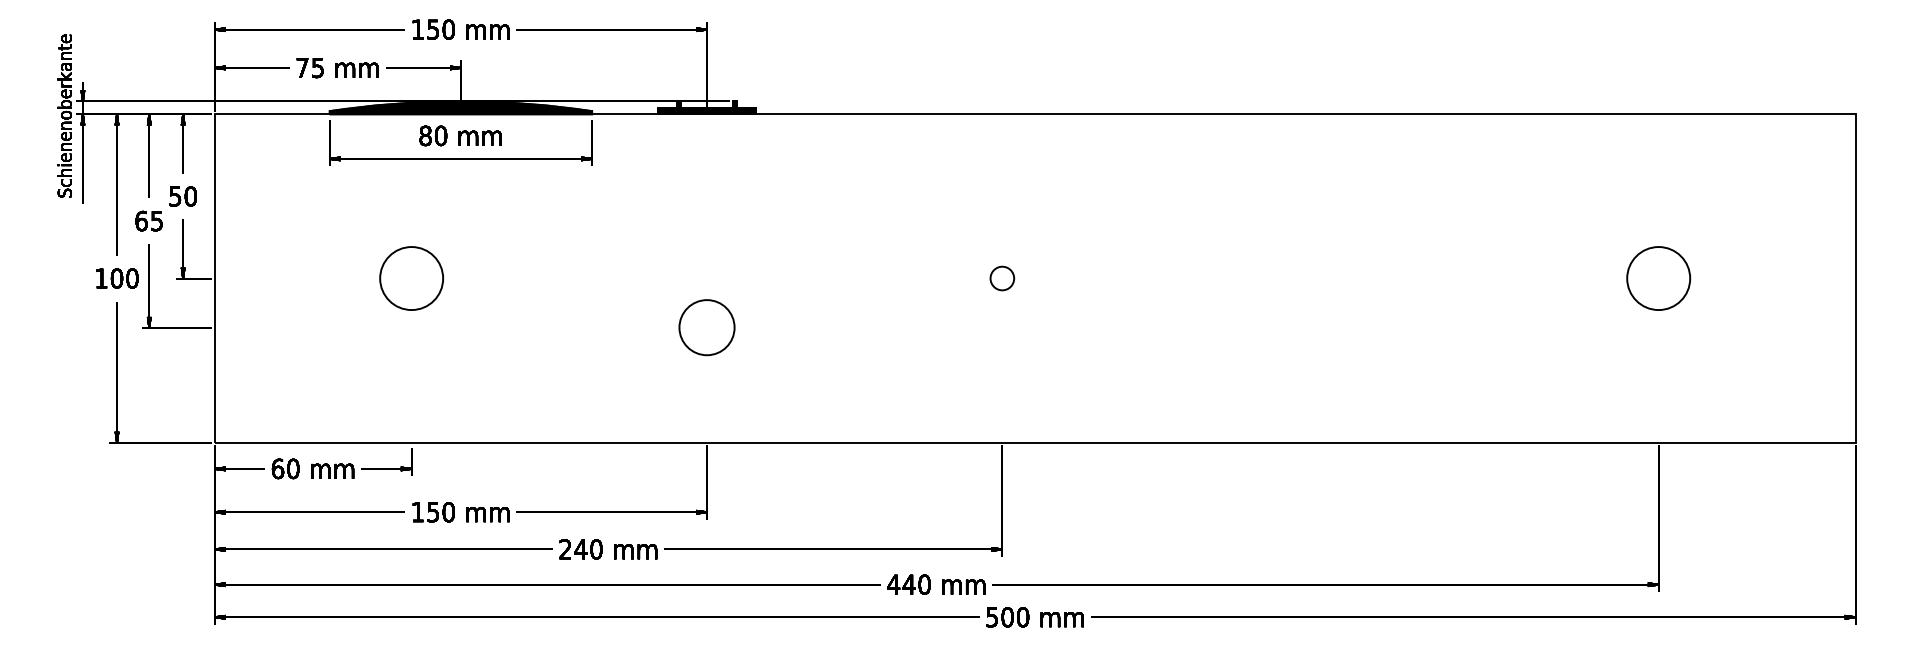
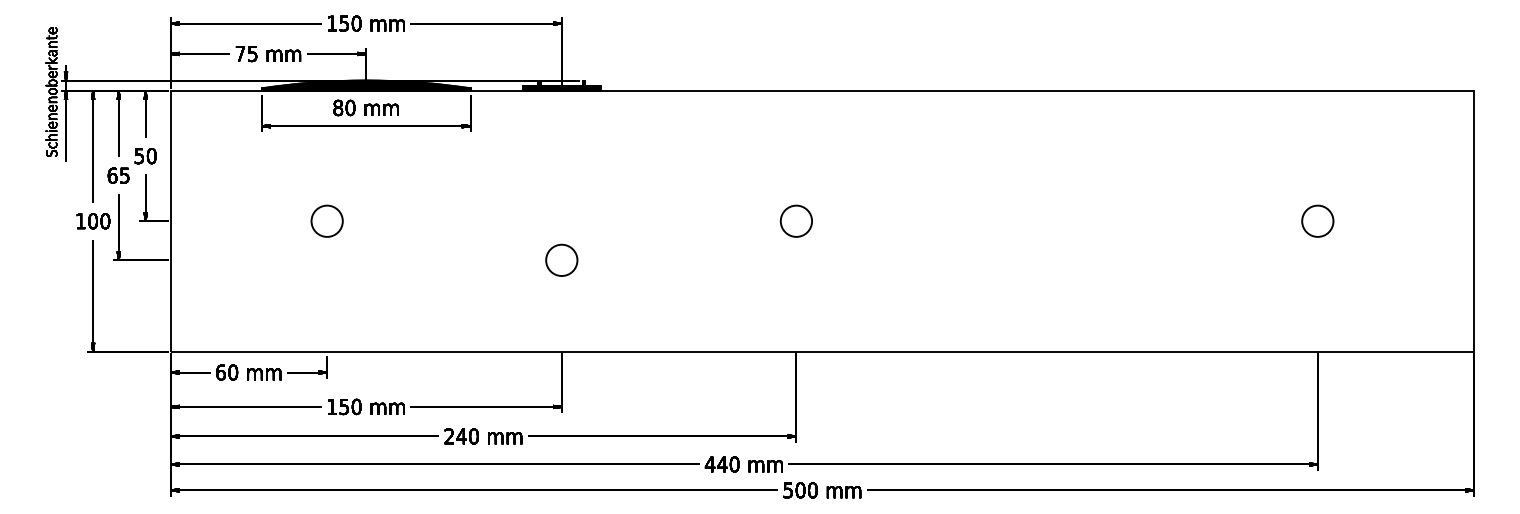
circle: (411, 278) -> (327, 221), size x0.62
circle: (1002, 278) -> (796, 221), size x1.67
circle: (1658, 278) -> (1317, 221), size x0.62
circle: (706, 327) -> (561, 260), size x0.71

